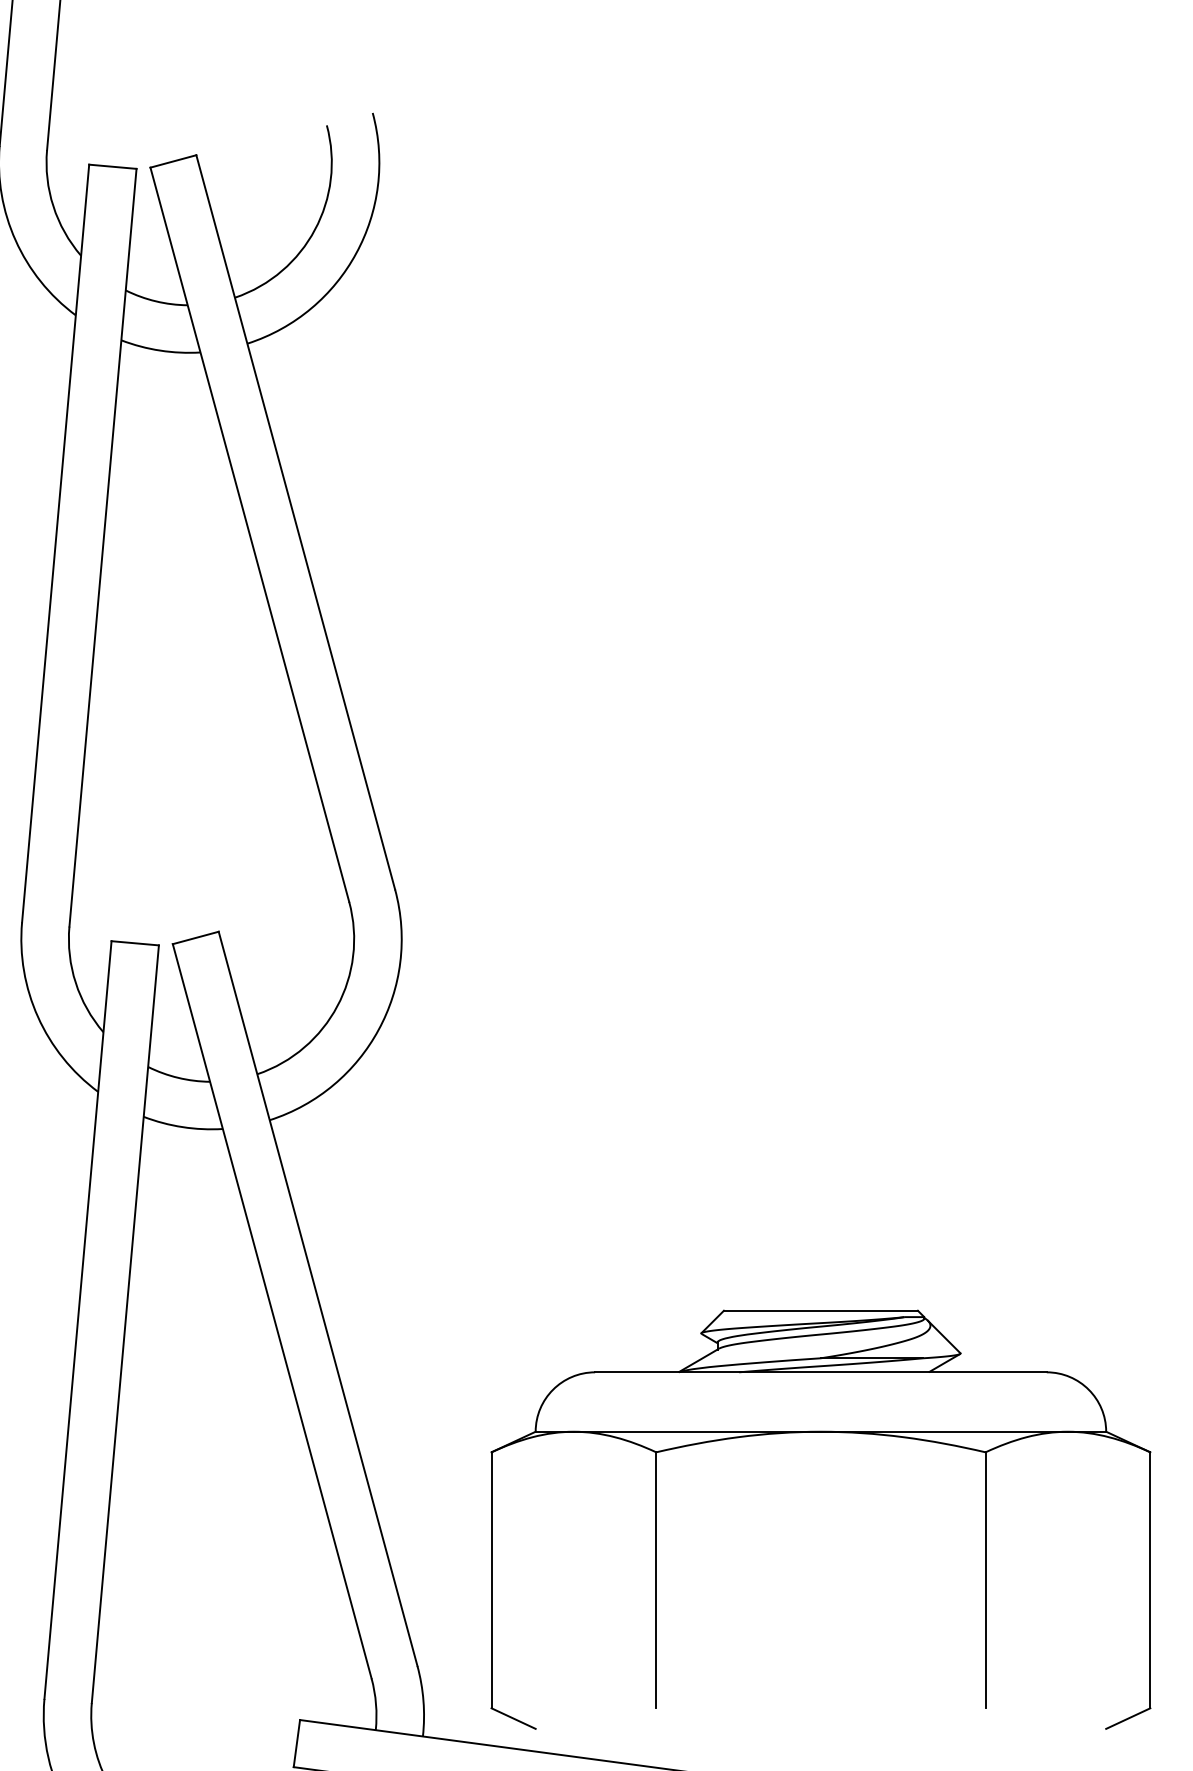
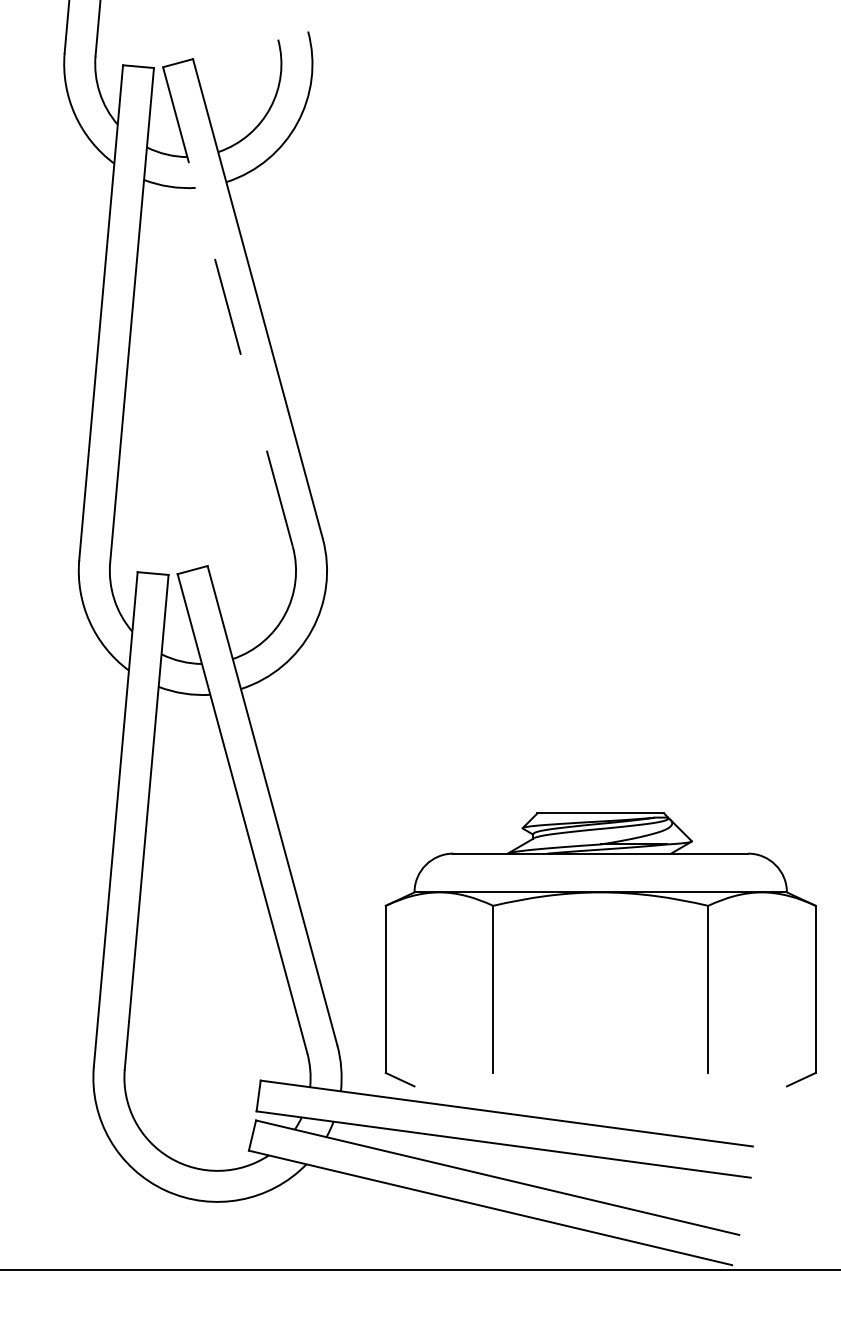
line: (250, 535) -> (228, 307), solid -> dashed

